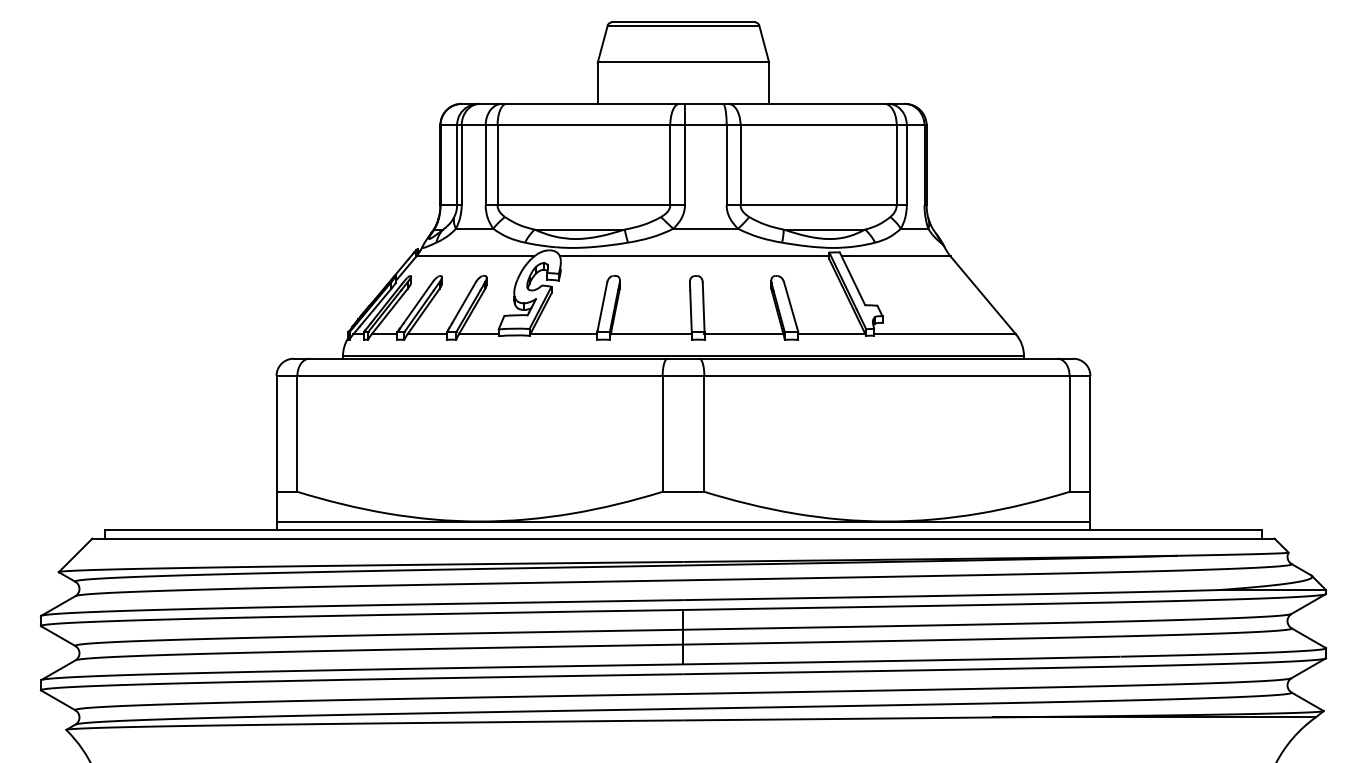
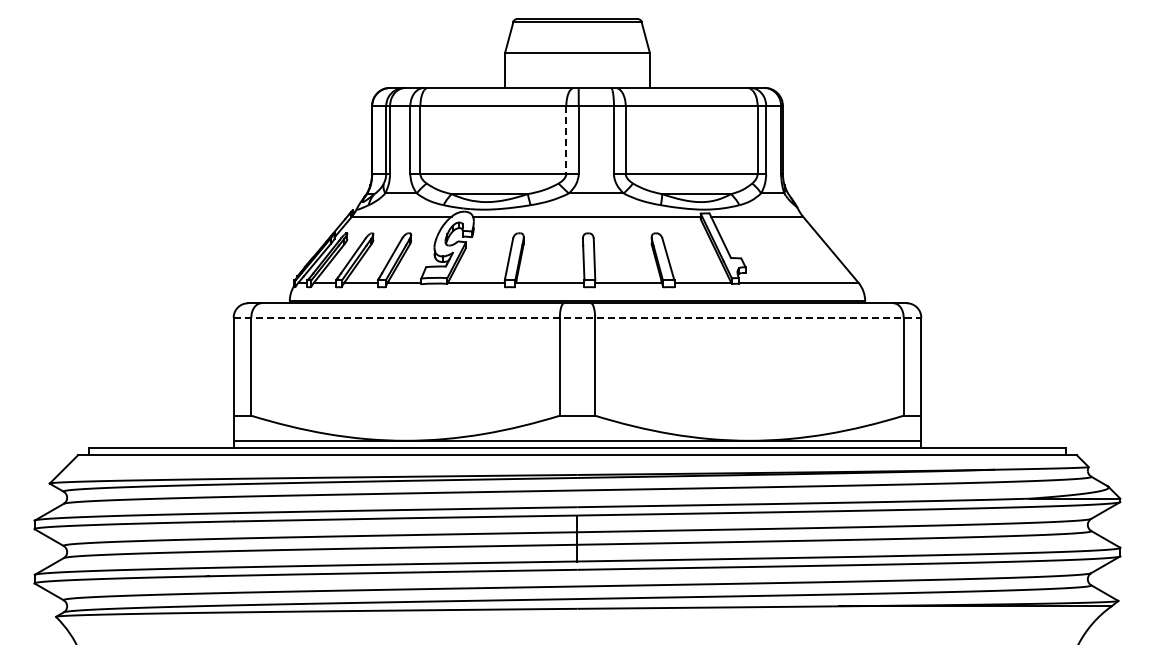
line: (670, 164) -> (566, 139), solid -> dashed
line: (683, 375) -> (577, 317), solid -> dashed

